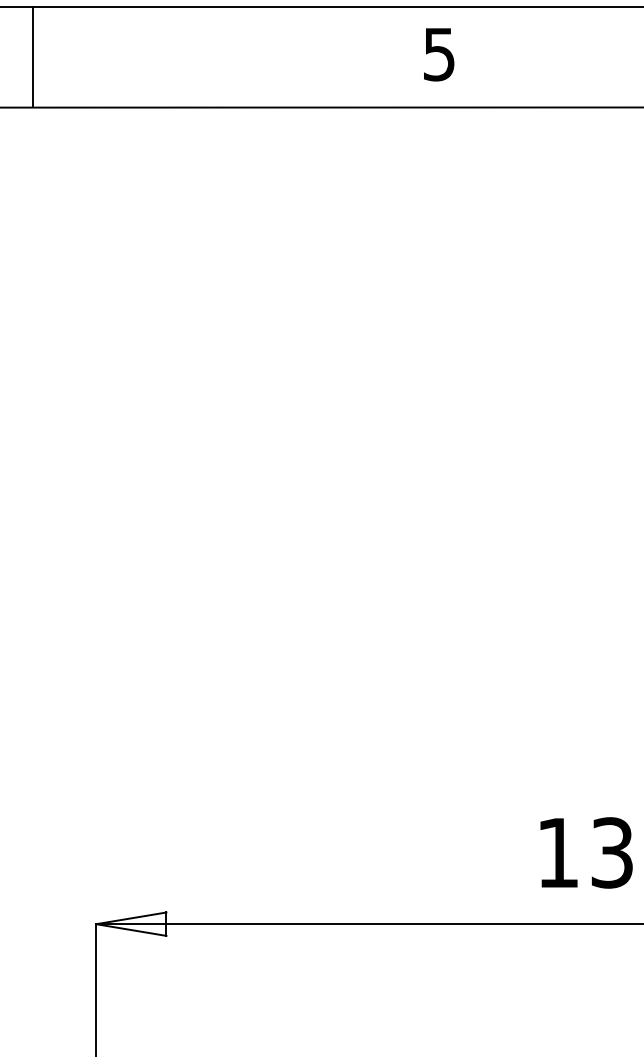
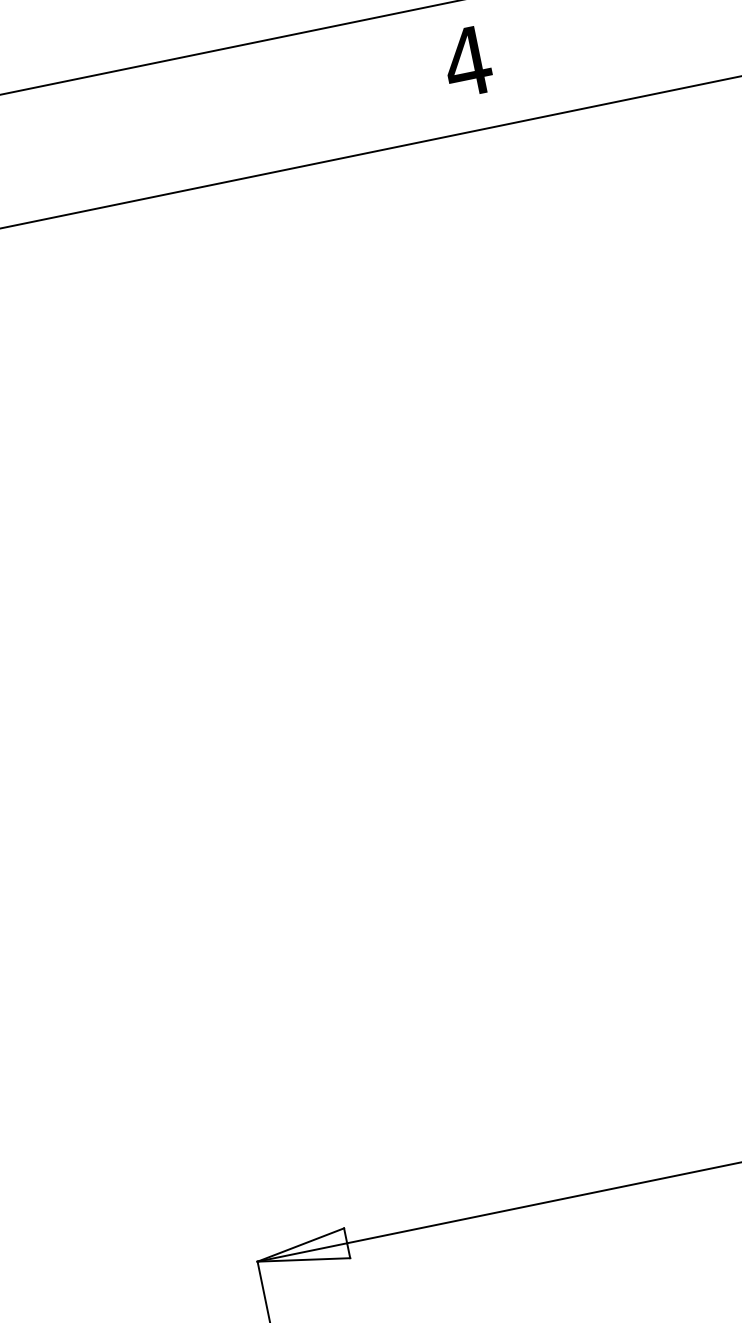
text: (439, 54) -> (467, 61), 5 -> 4

